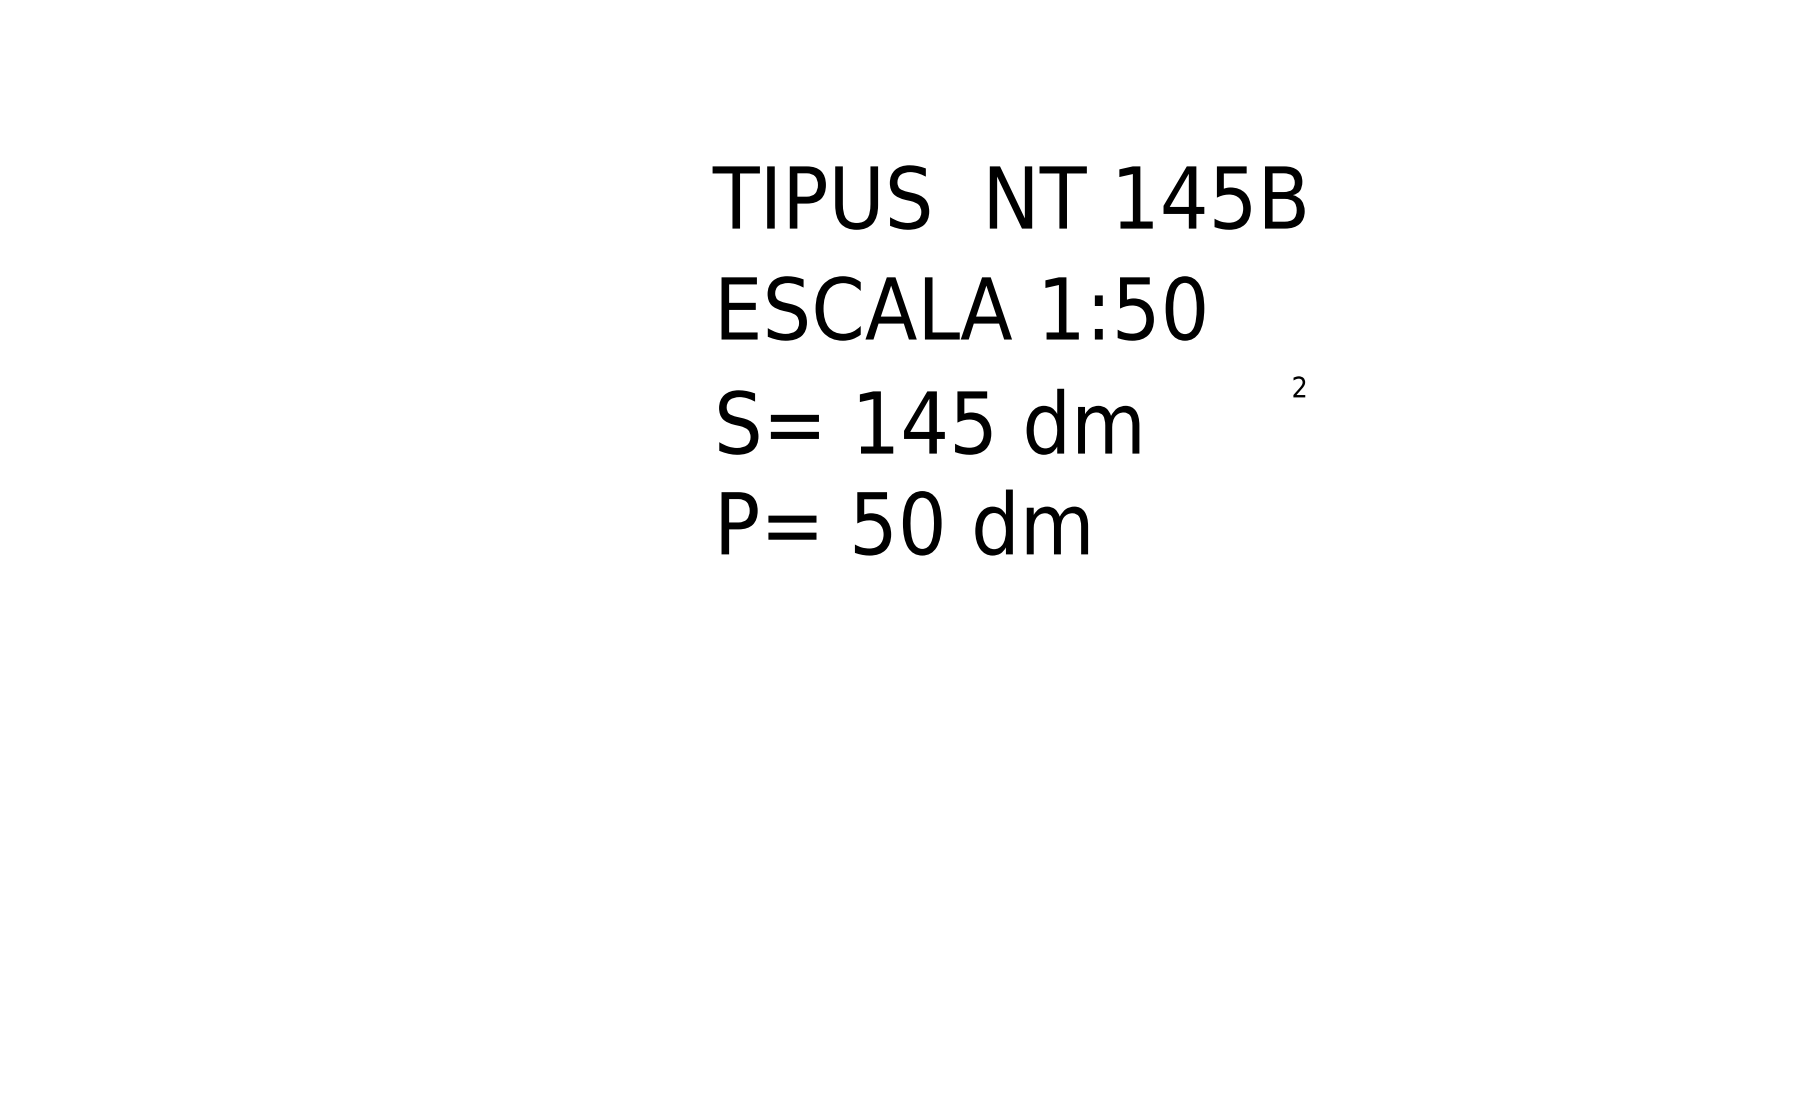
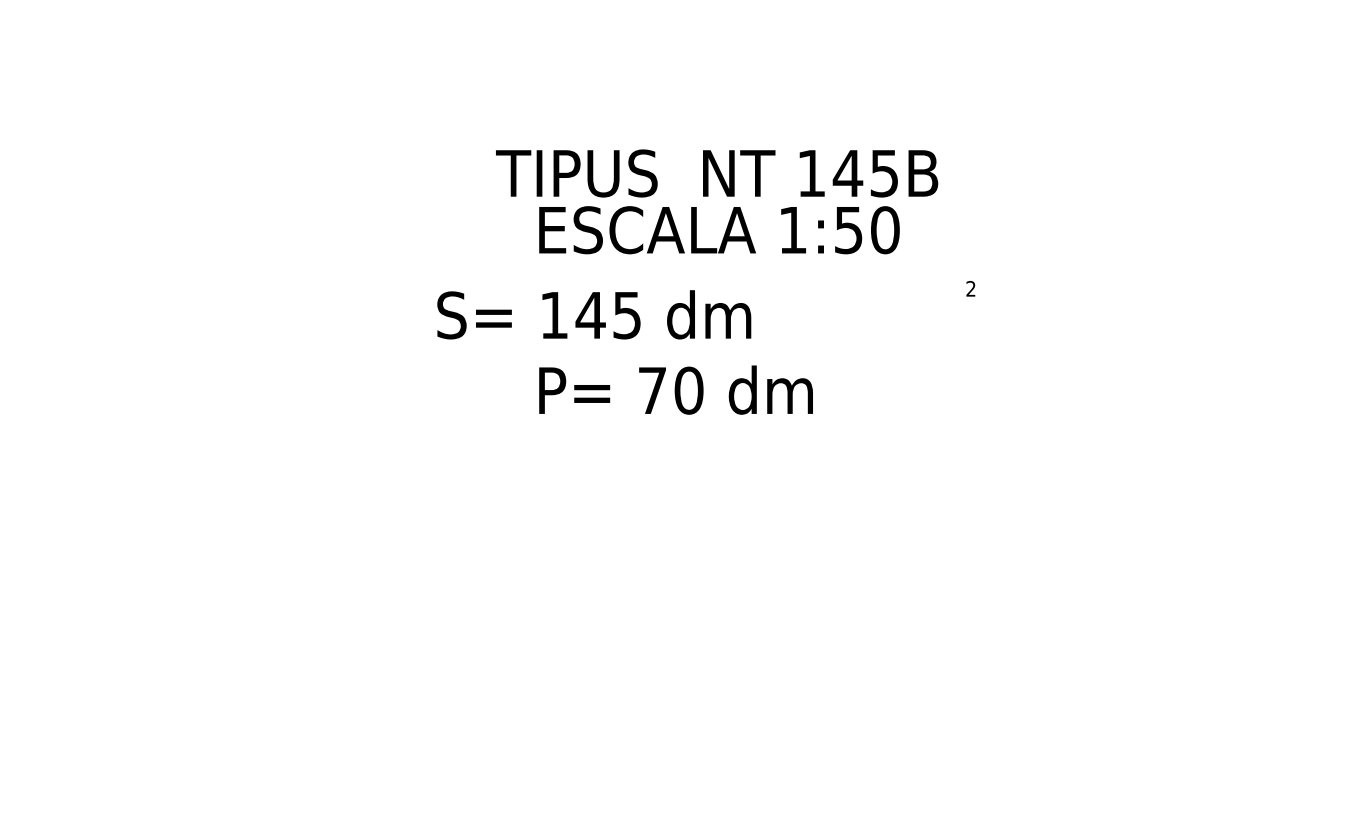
text: (1008, 197) -> (716, 173), moved
text: (929, 421) -> (594, 314), moved
text: (873, 523) -> (652, 390), 50 -> 70

